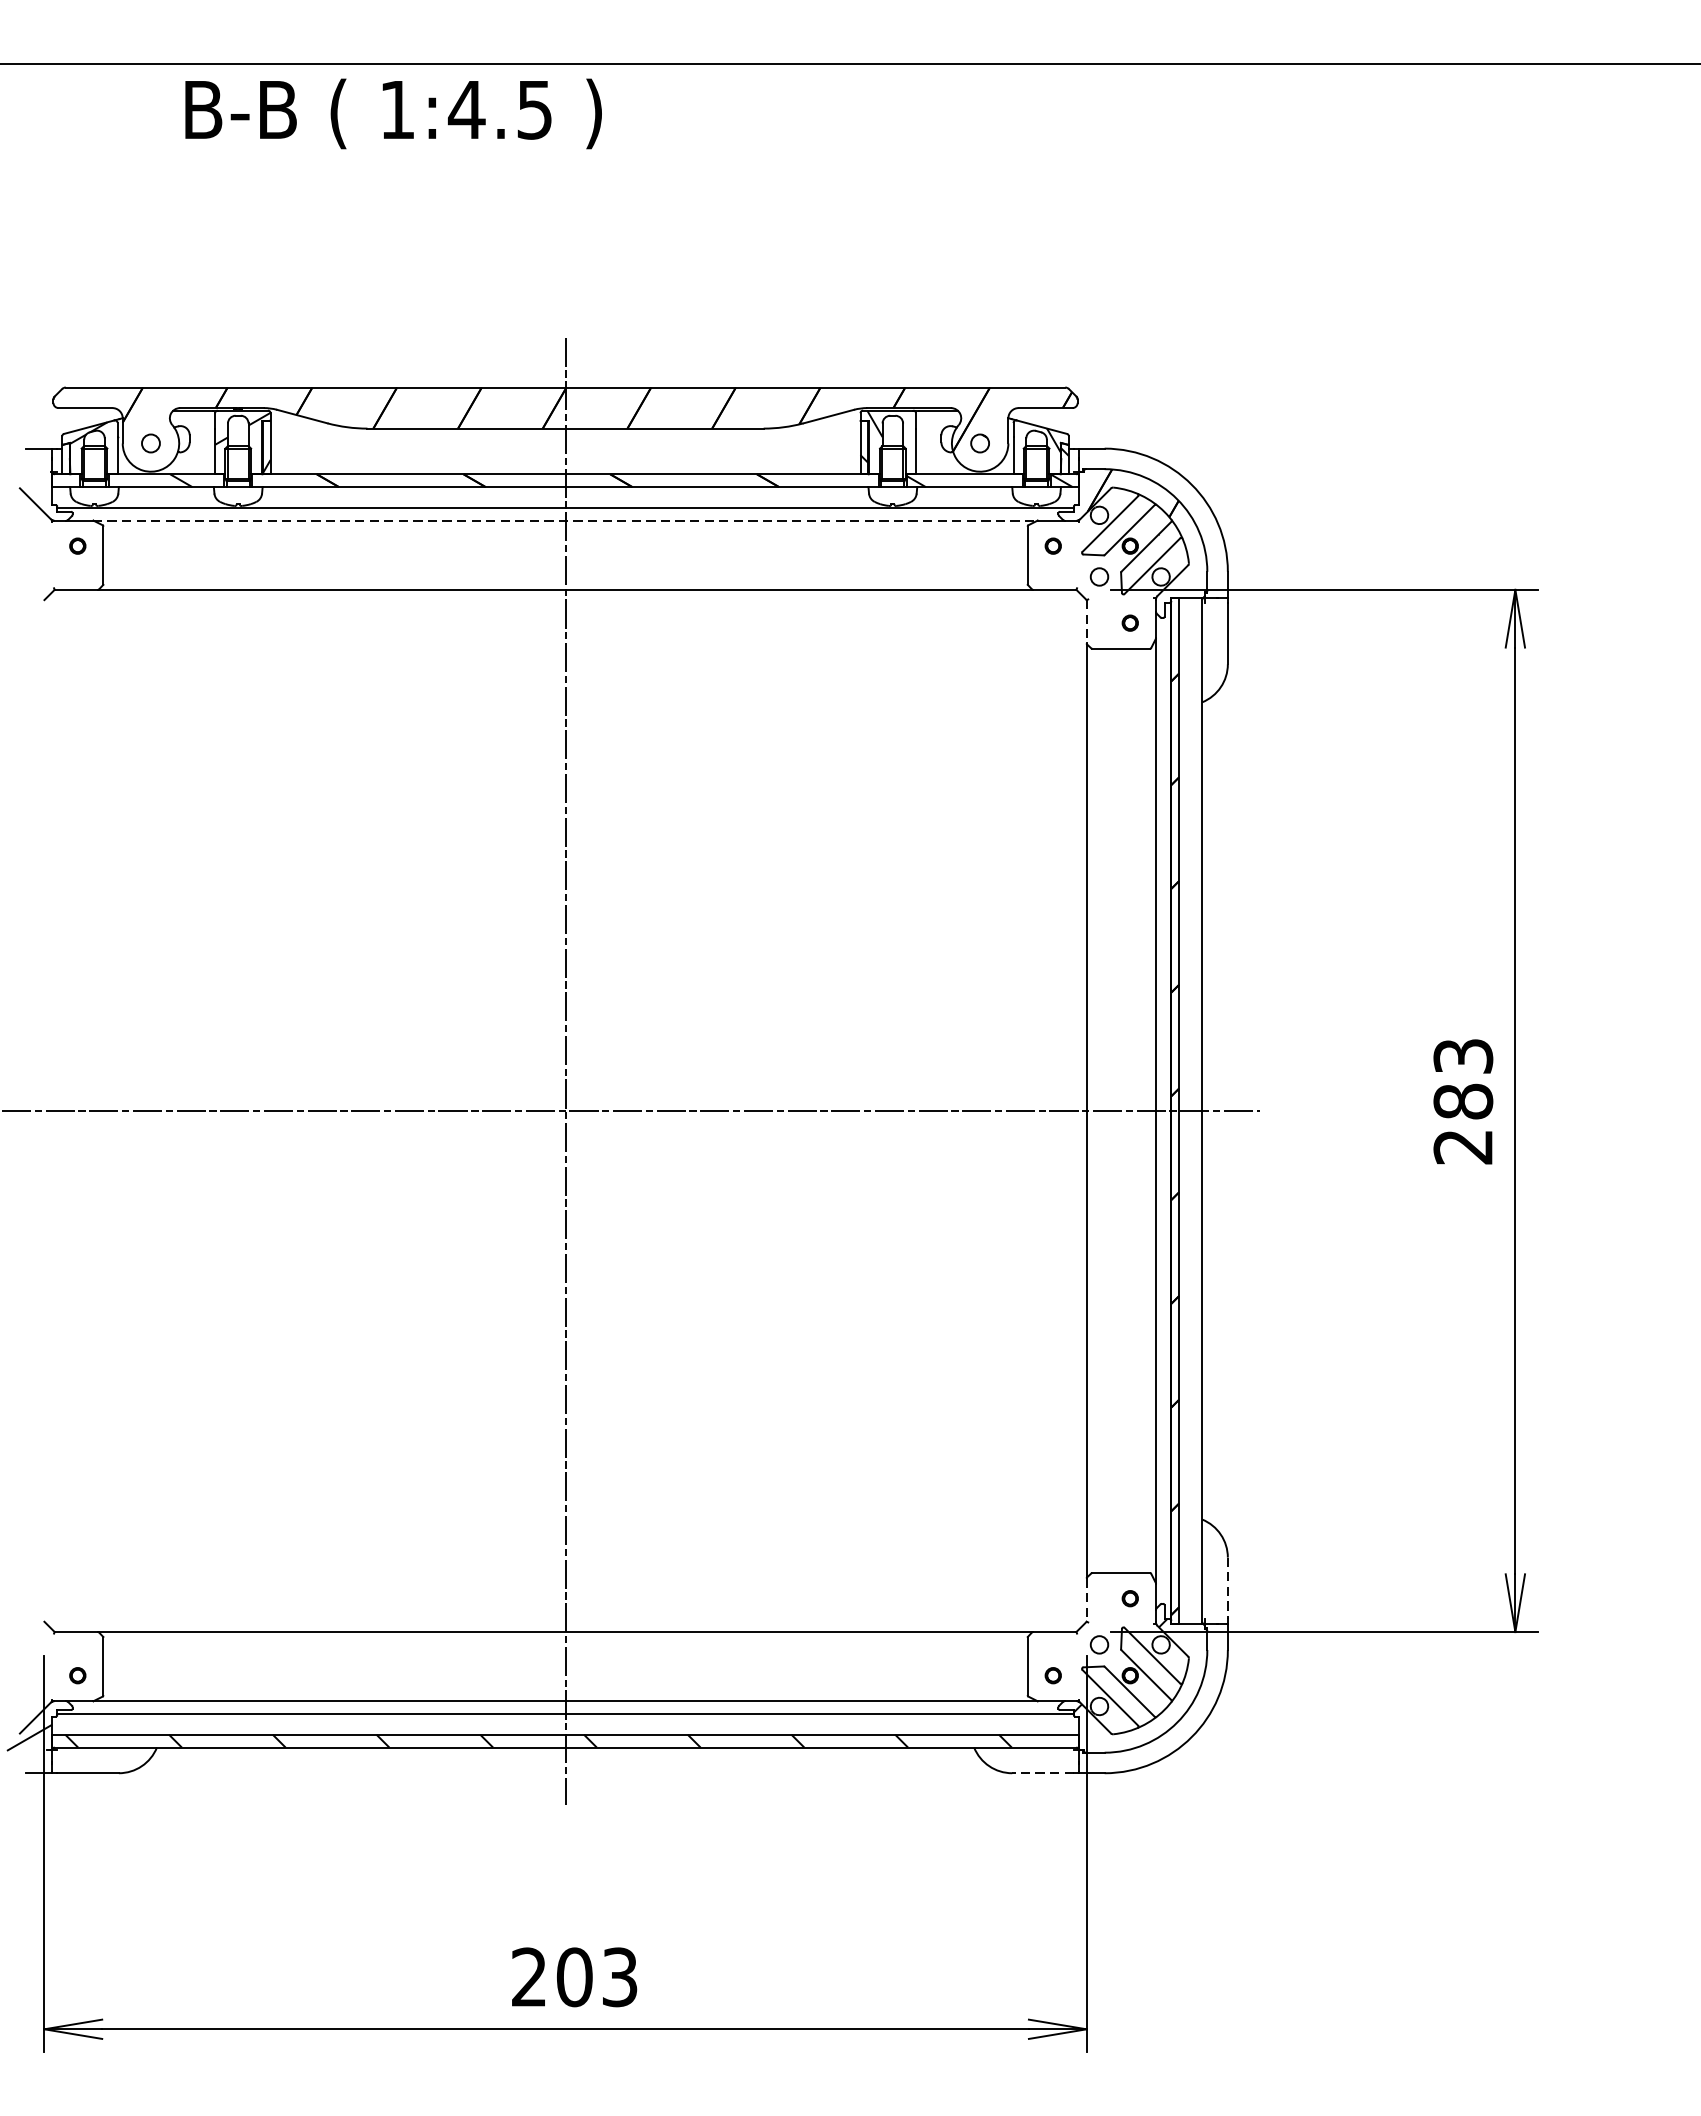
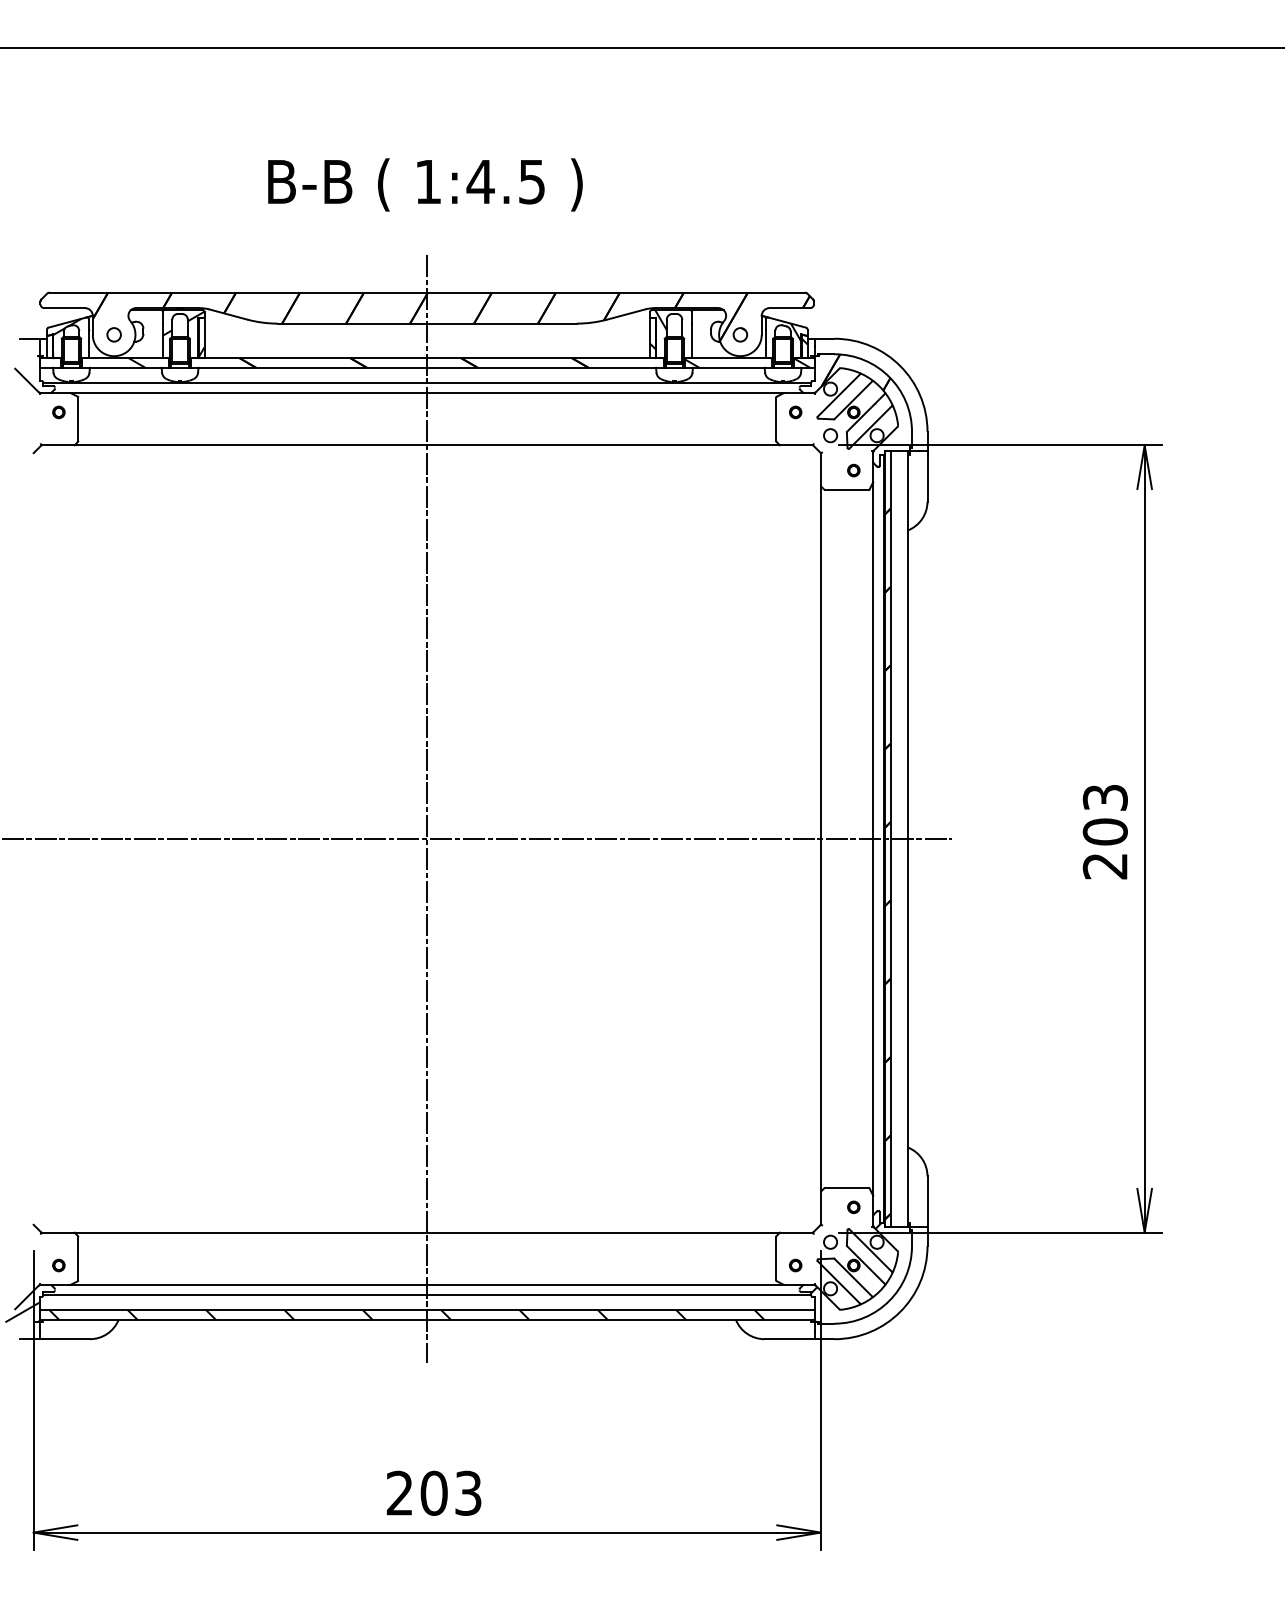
text: (393, 113) -> (425, 184), moved
line: (565, 521) -> (427, 393), dashed -> solid
line: (1086, 623) -> (820, 470), dashed -> solid
text: (1463, 1101) -> (1105, 831), 283 -> 203
line: (1227, 1589) -> (927, 1200), dashed -> solid
line: (1086, 1600) -> (820, 1208), dashed -> solid
line: (1042, 1773) -> (787, 1339), dashed -> solid

